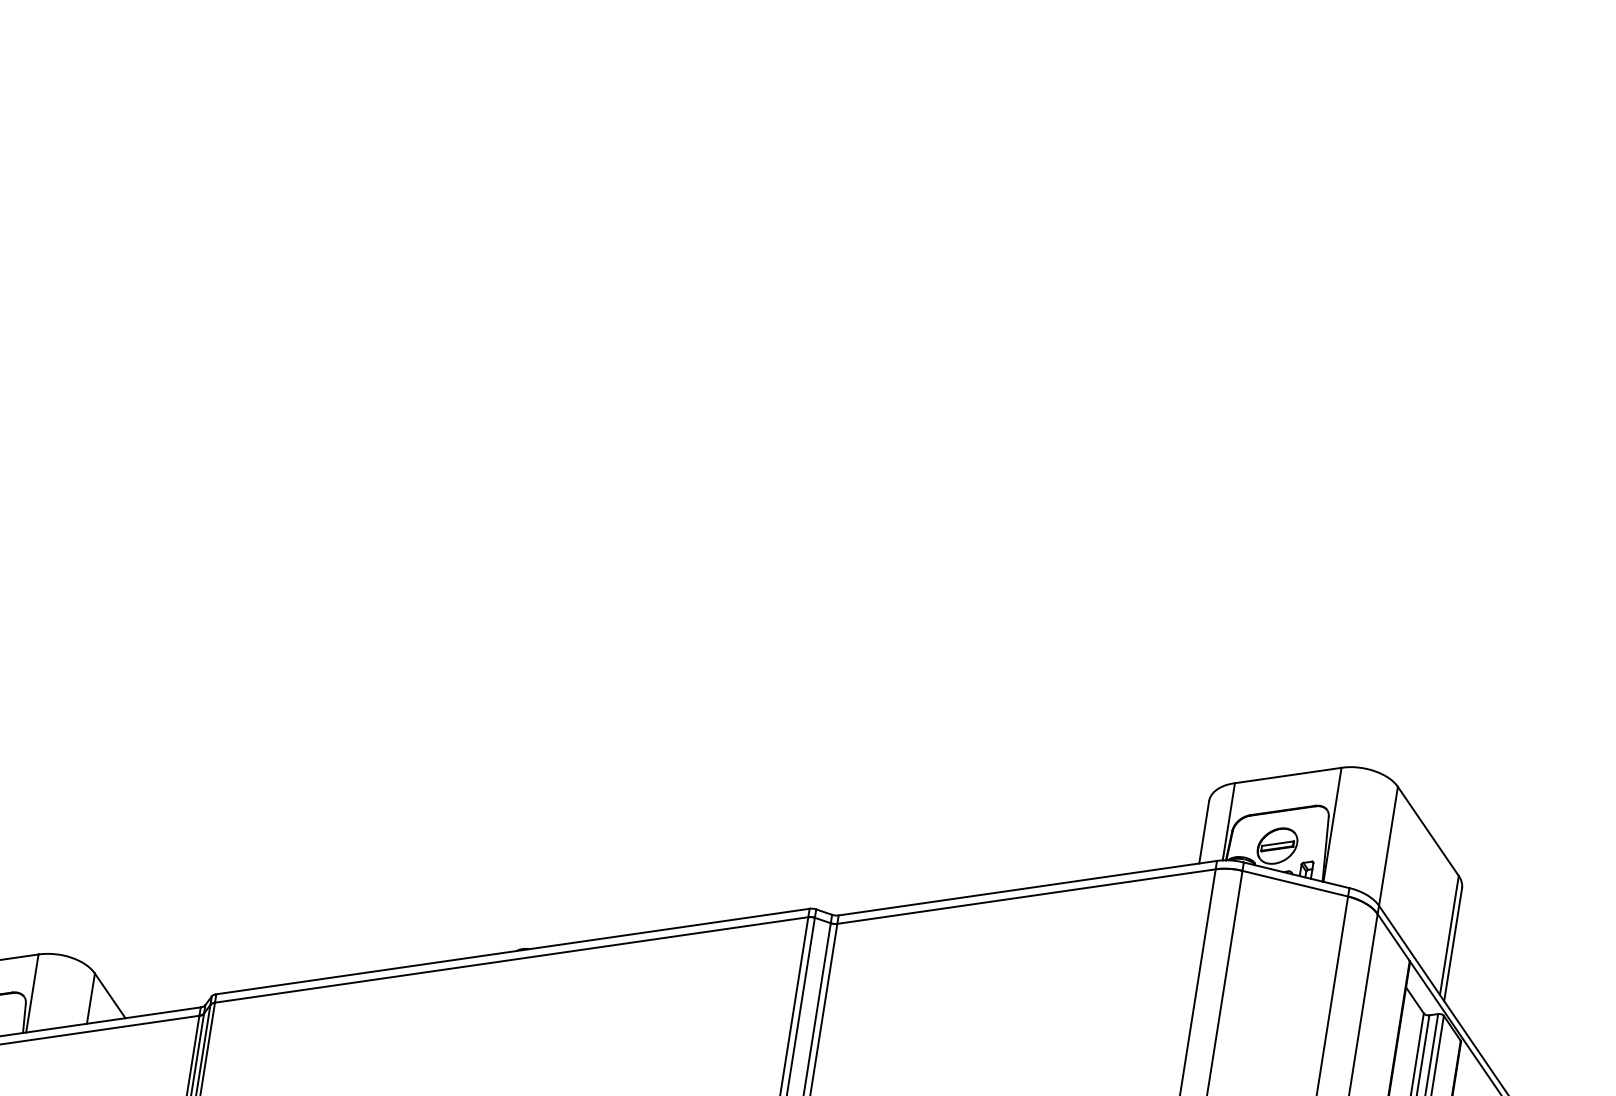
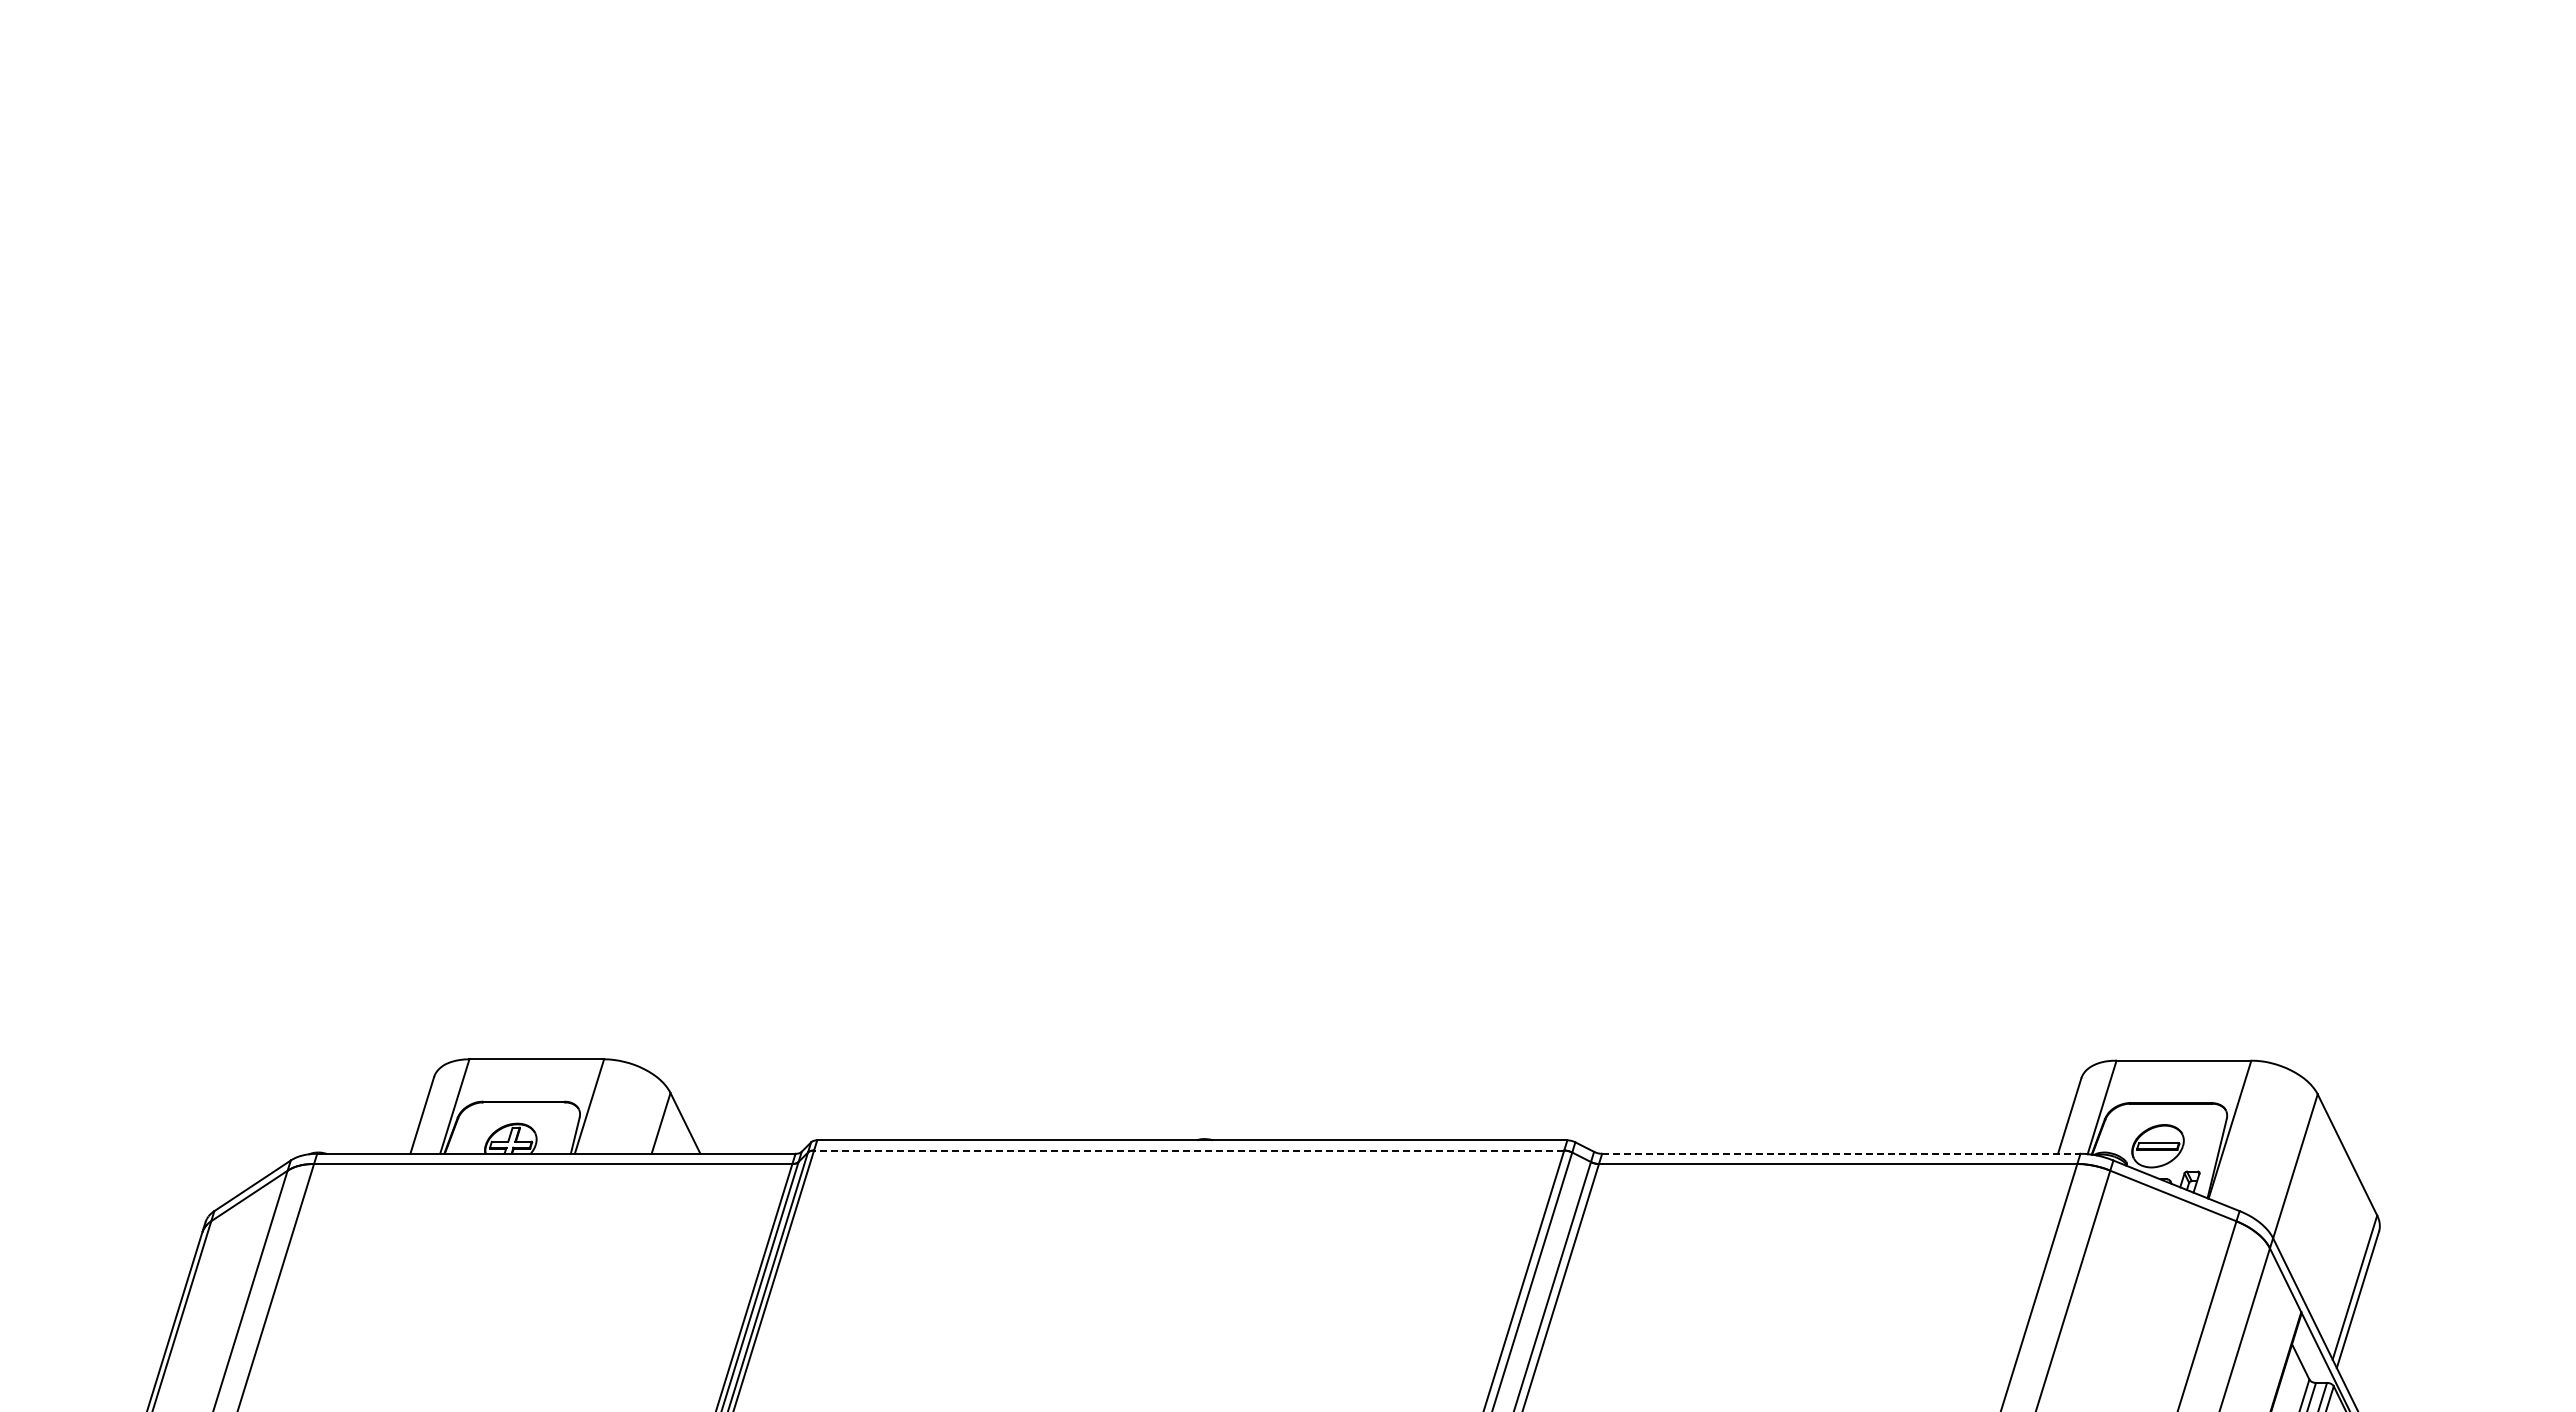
line: (1027, 887) -> (1841, 1153), solid -> dashed
line: (511, 959) -> (1188, 1150), solid -> dashed

